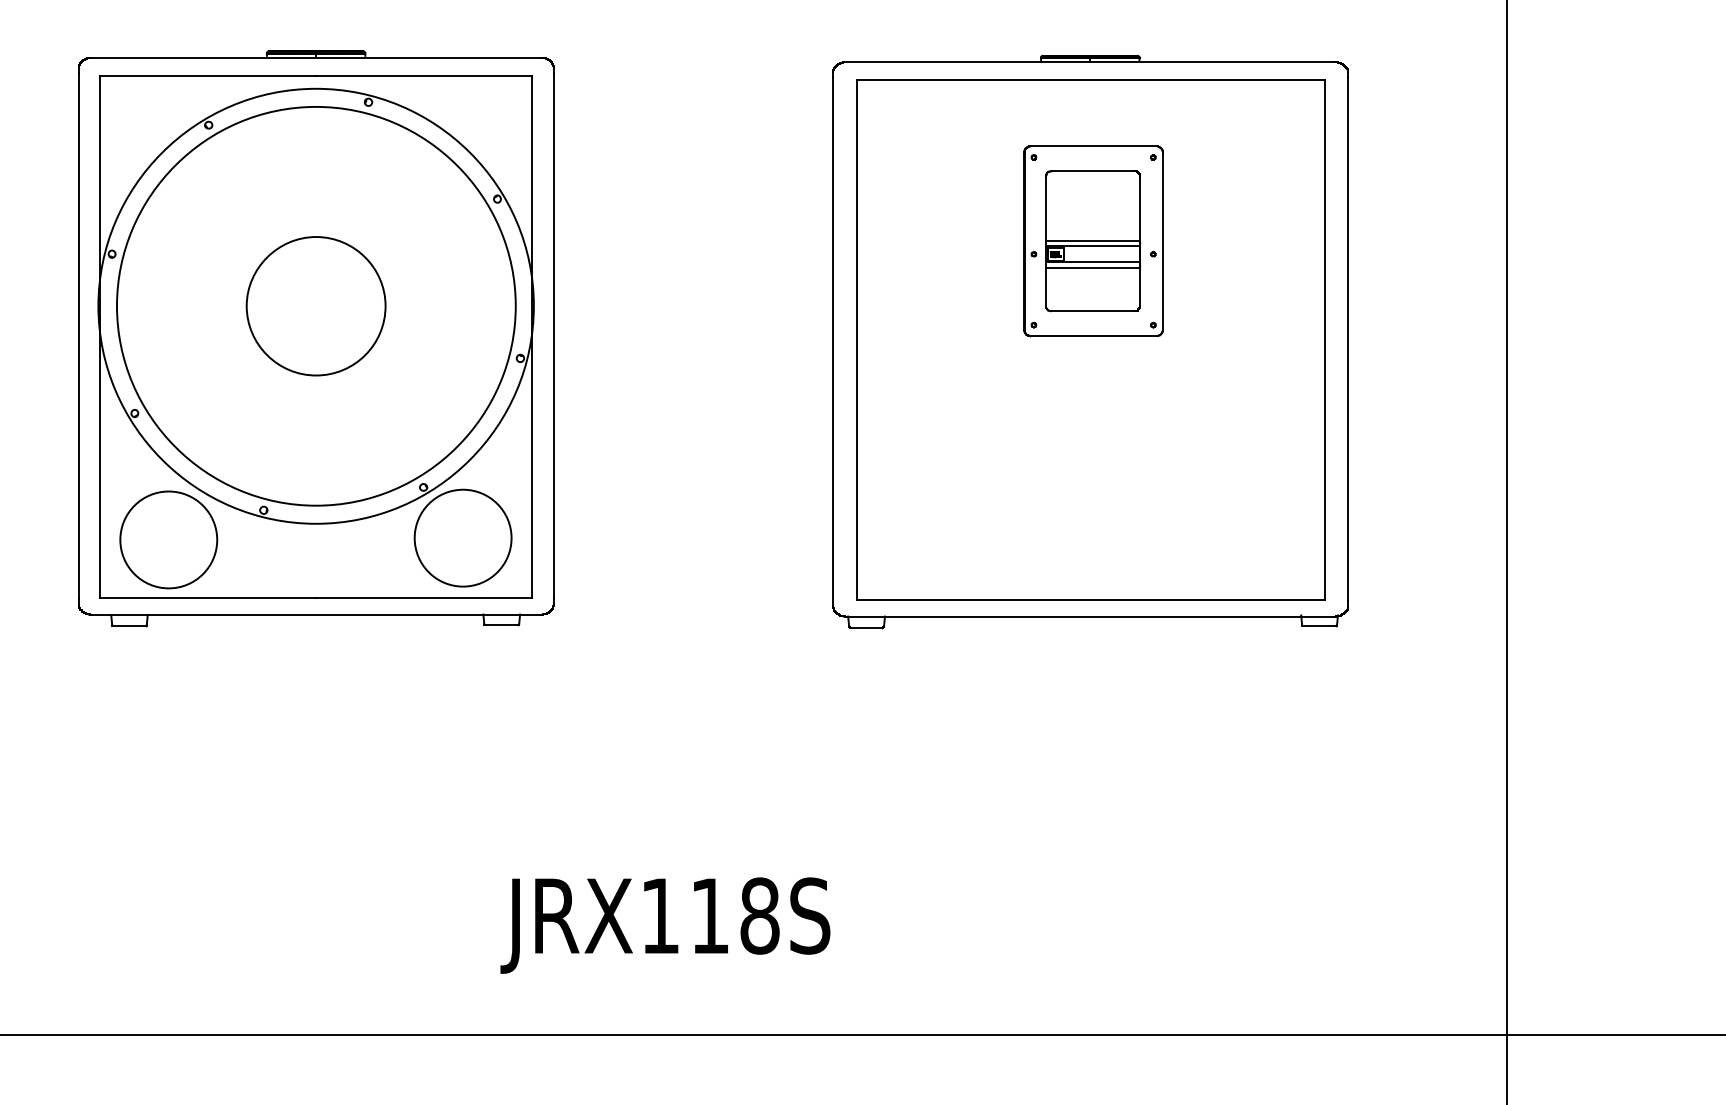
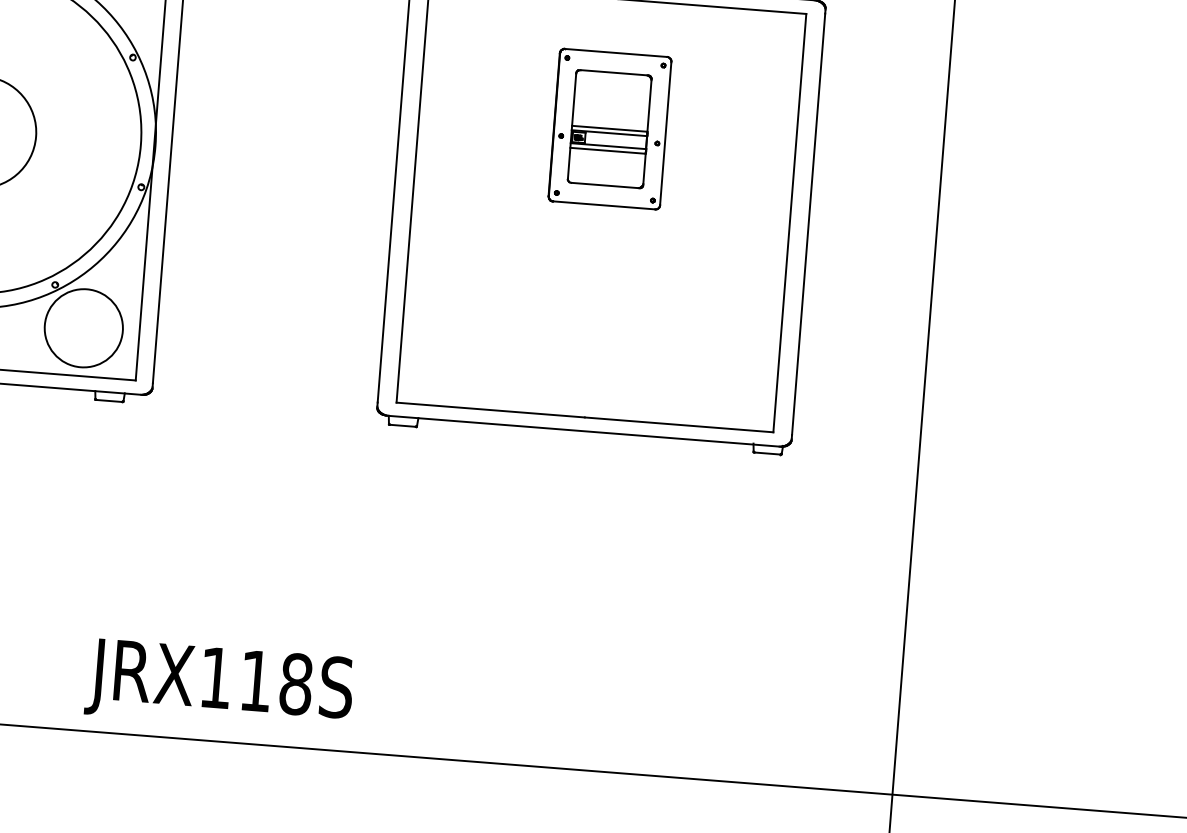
text: (665, 925) -> (219, 685), moved

